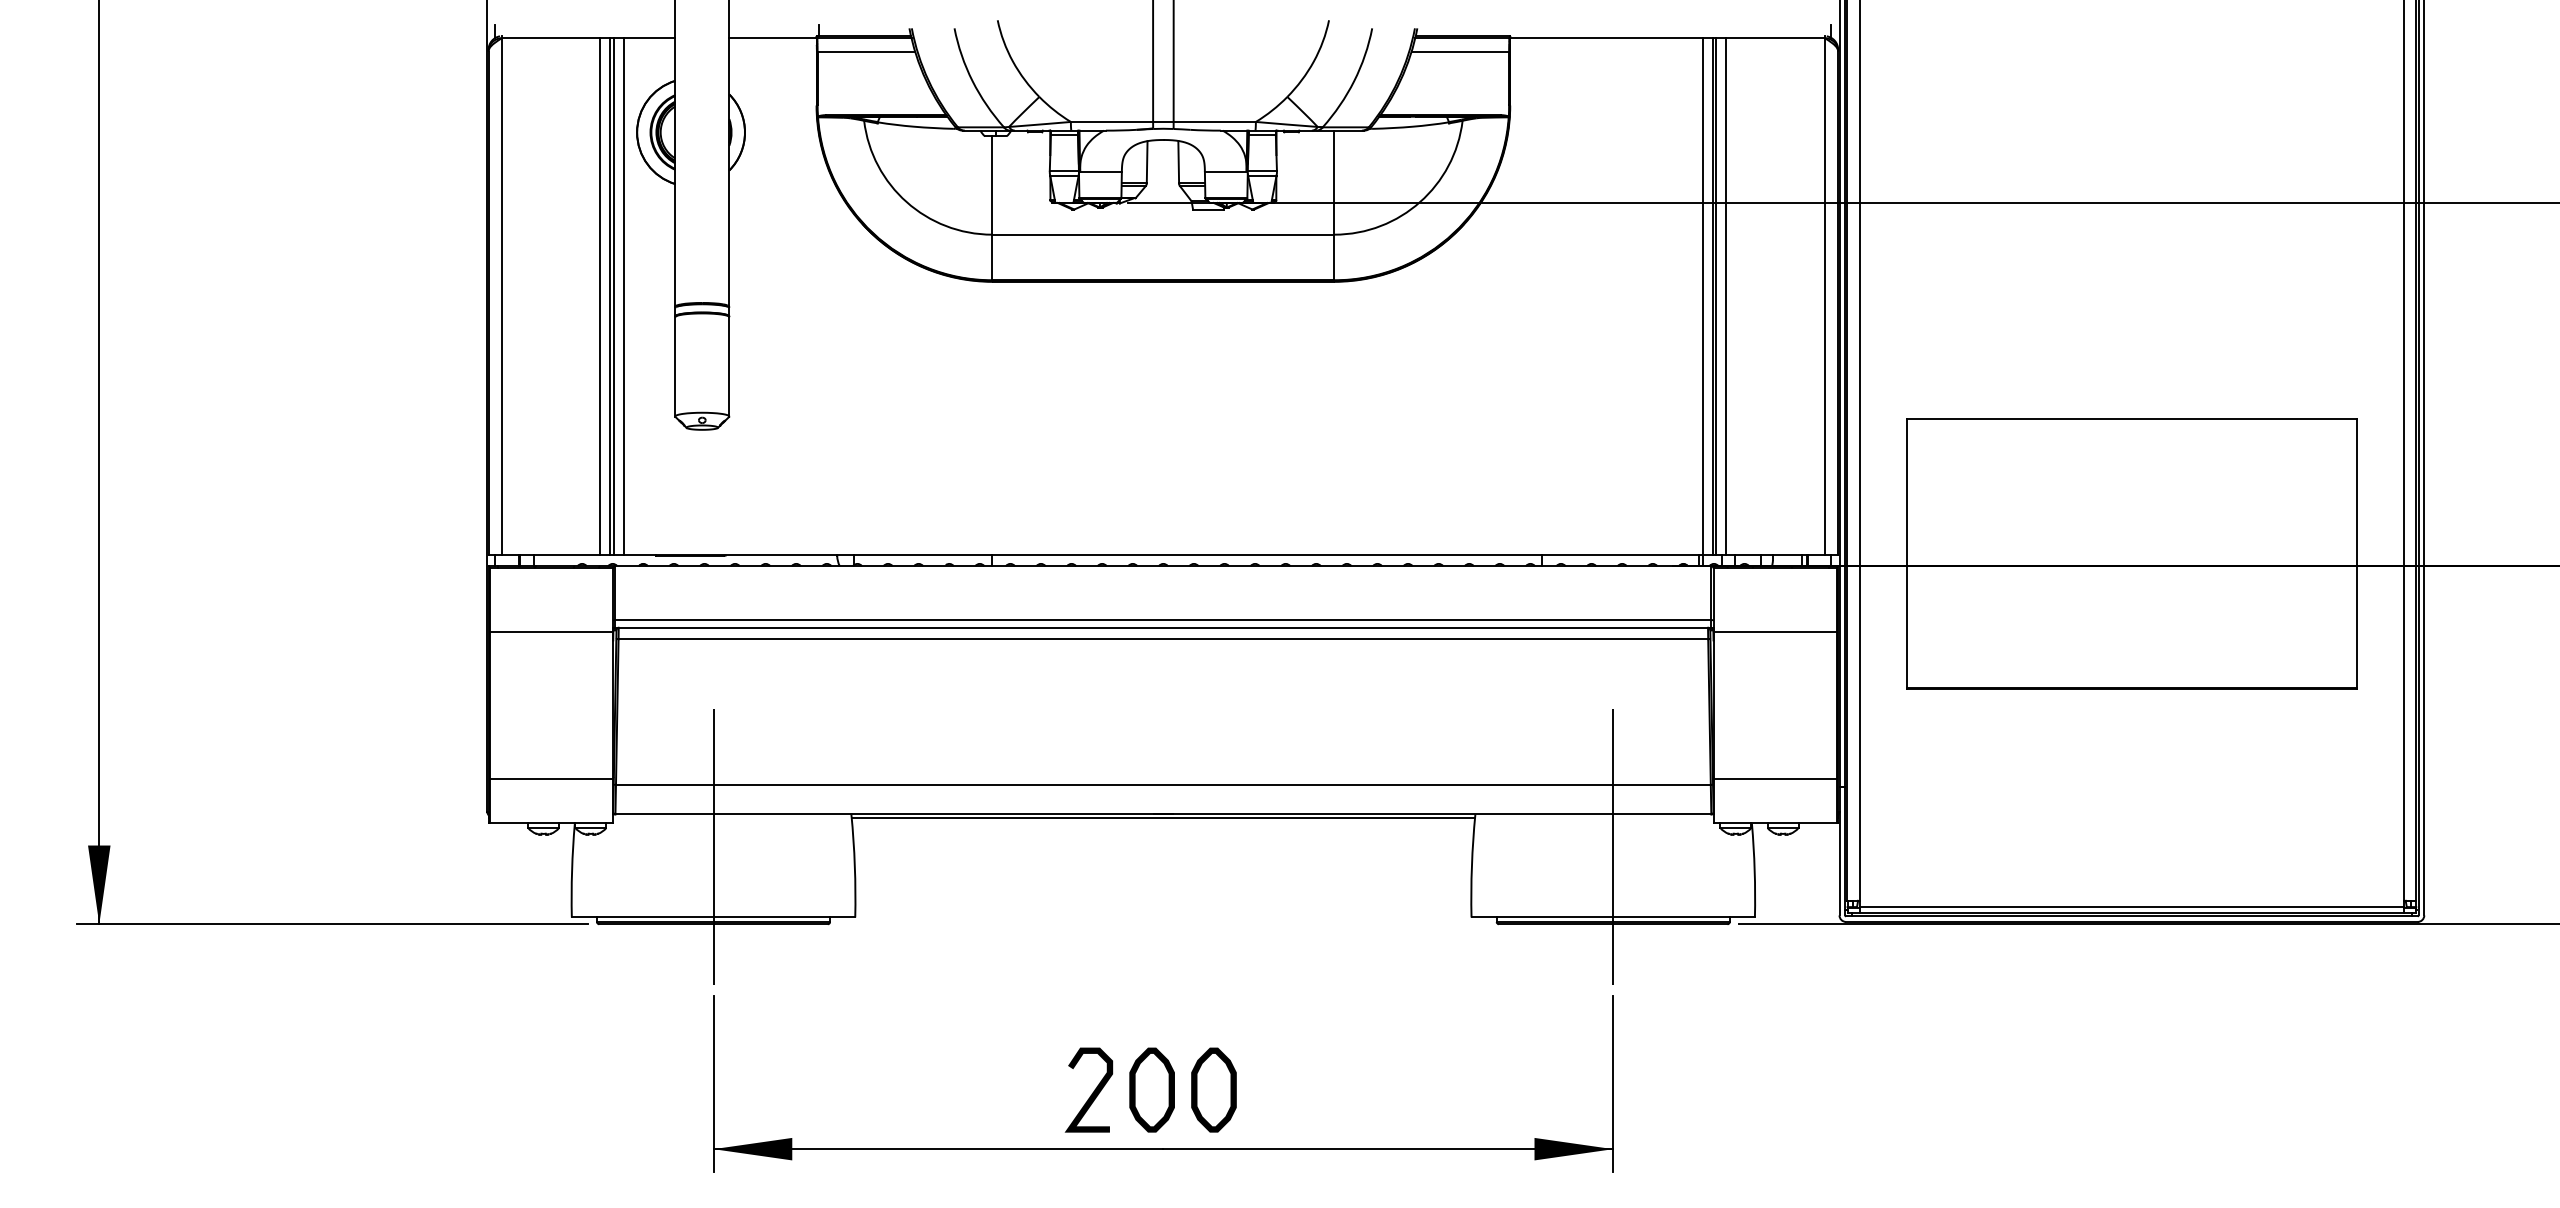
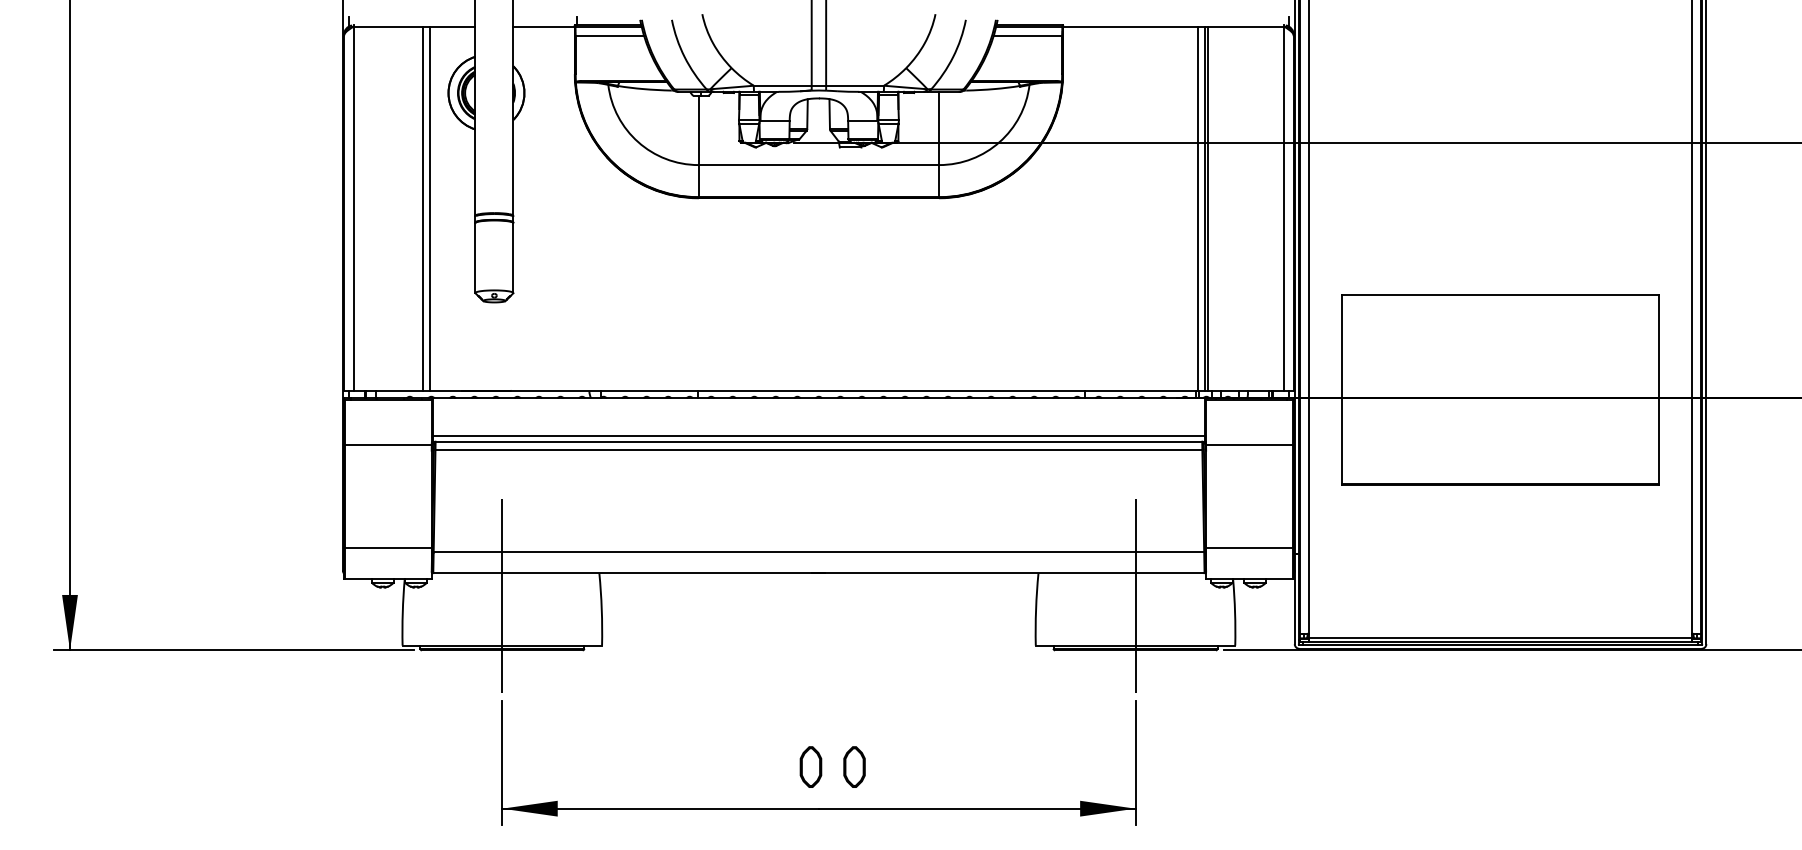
line: (614, 296) -> (432, 208), removed
line: (624, 296) -> (439, 208), removed
line: (1726, 296) -> (1215, 208), removed
line: (1163, 817) -> (819, 575), removed
part: (1151, 1089) -> (810, 766), size x0.7
part: (1213, 1089) -> (854, 766), size x0.7
curve: (1092, 1092) -> (769, 768), removed

